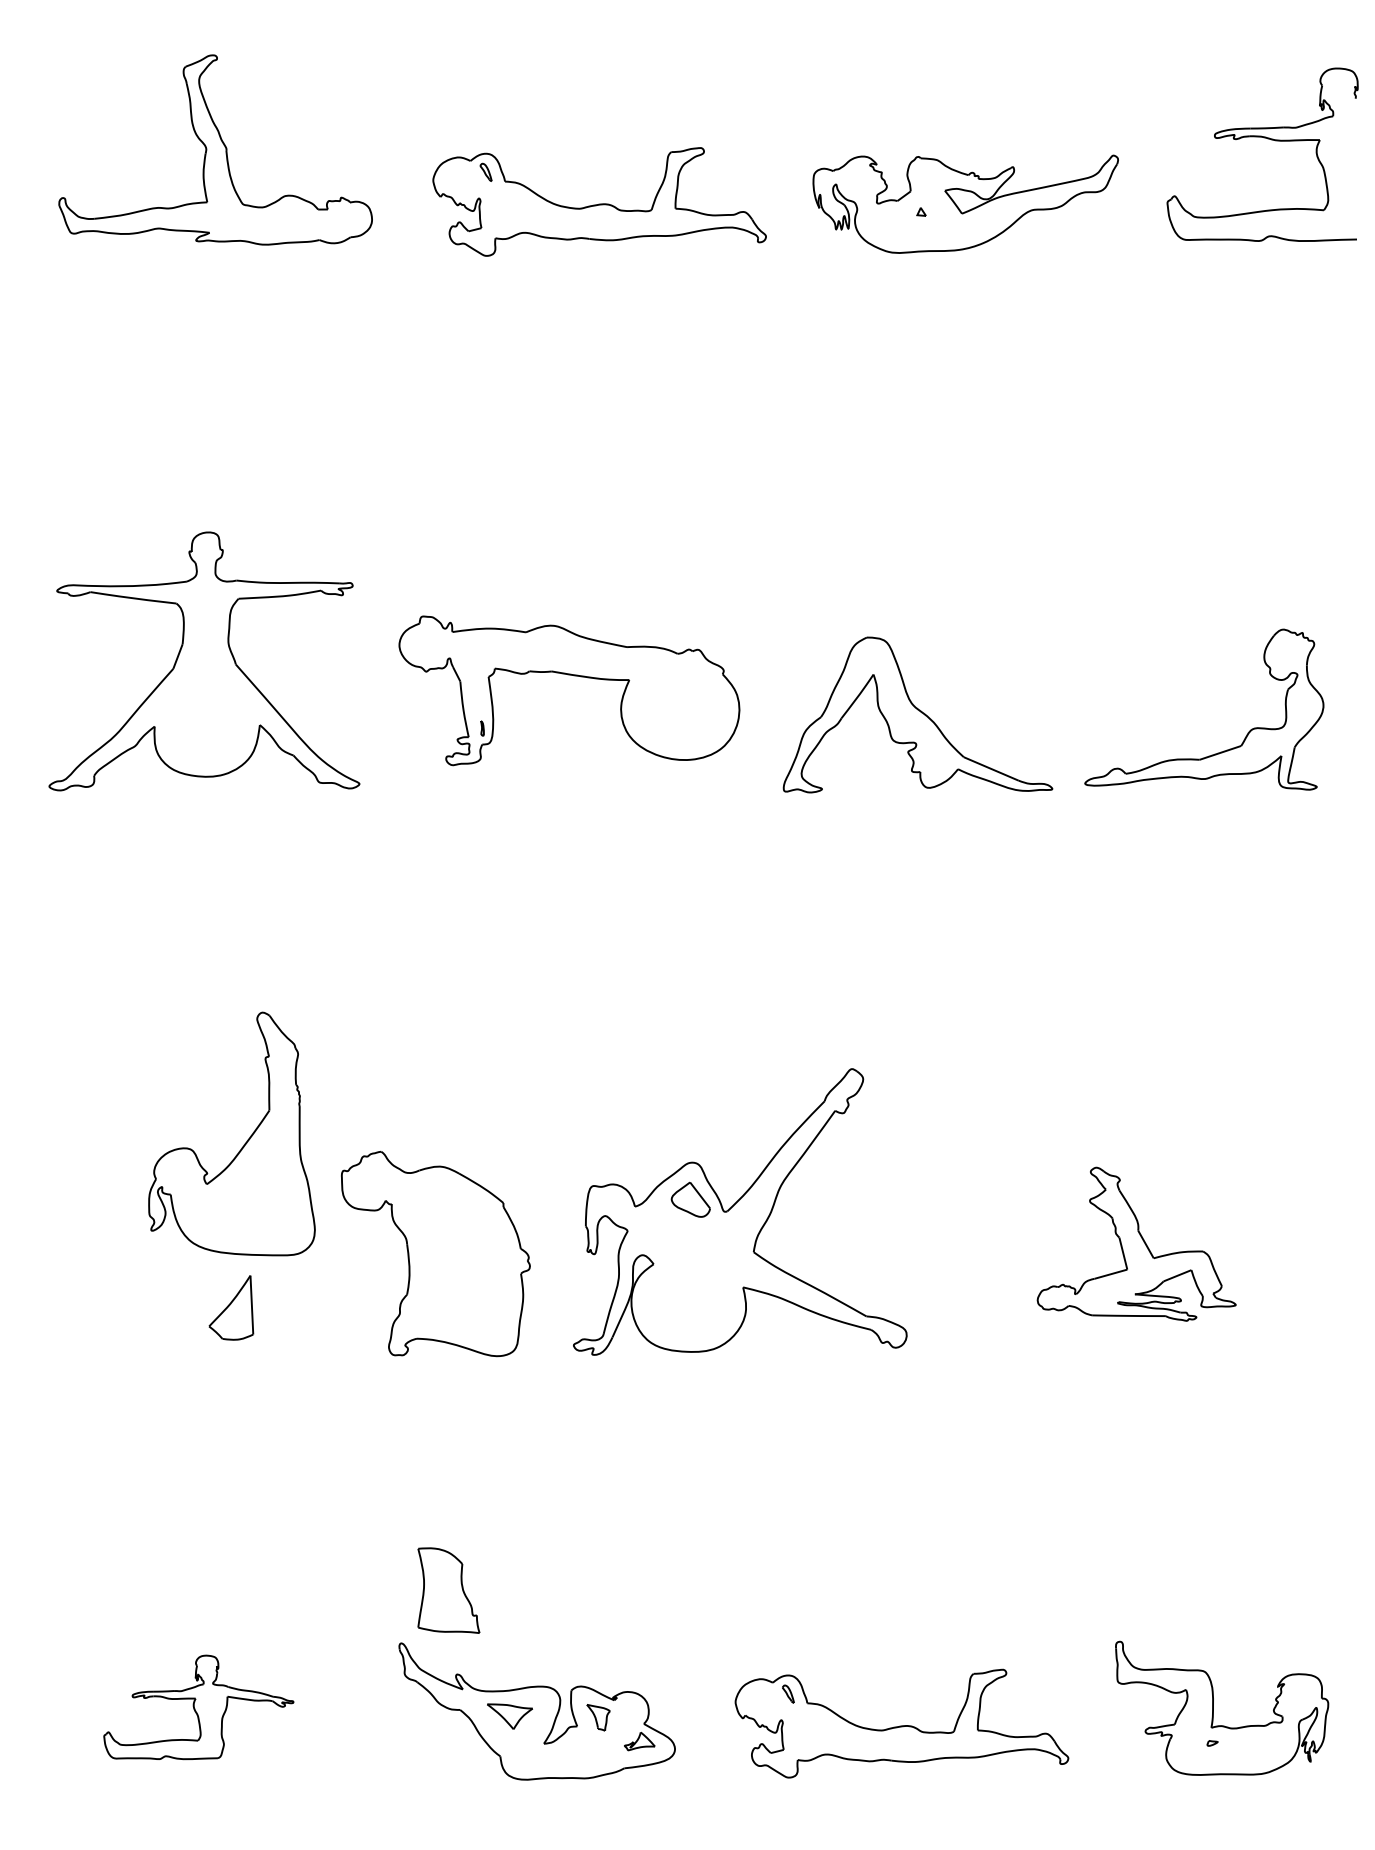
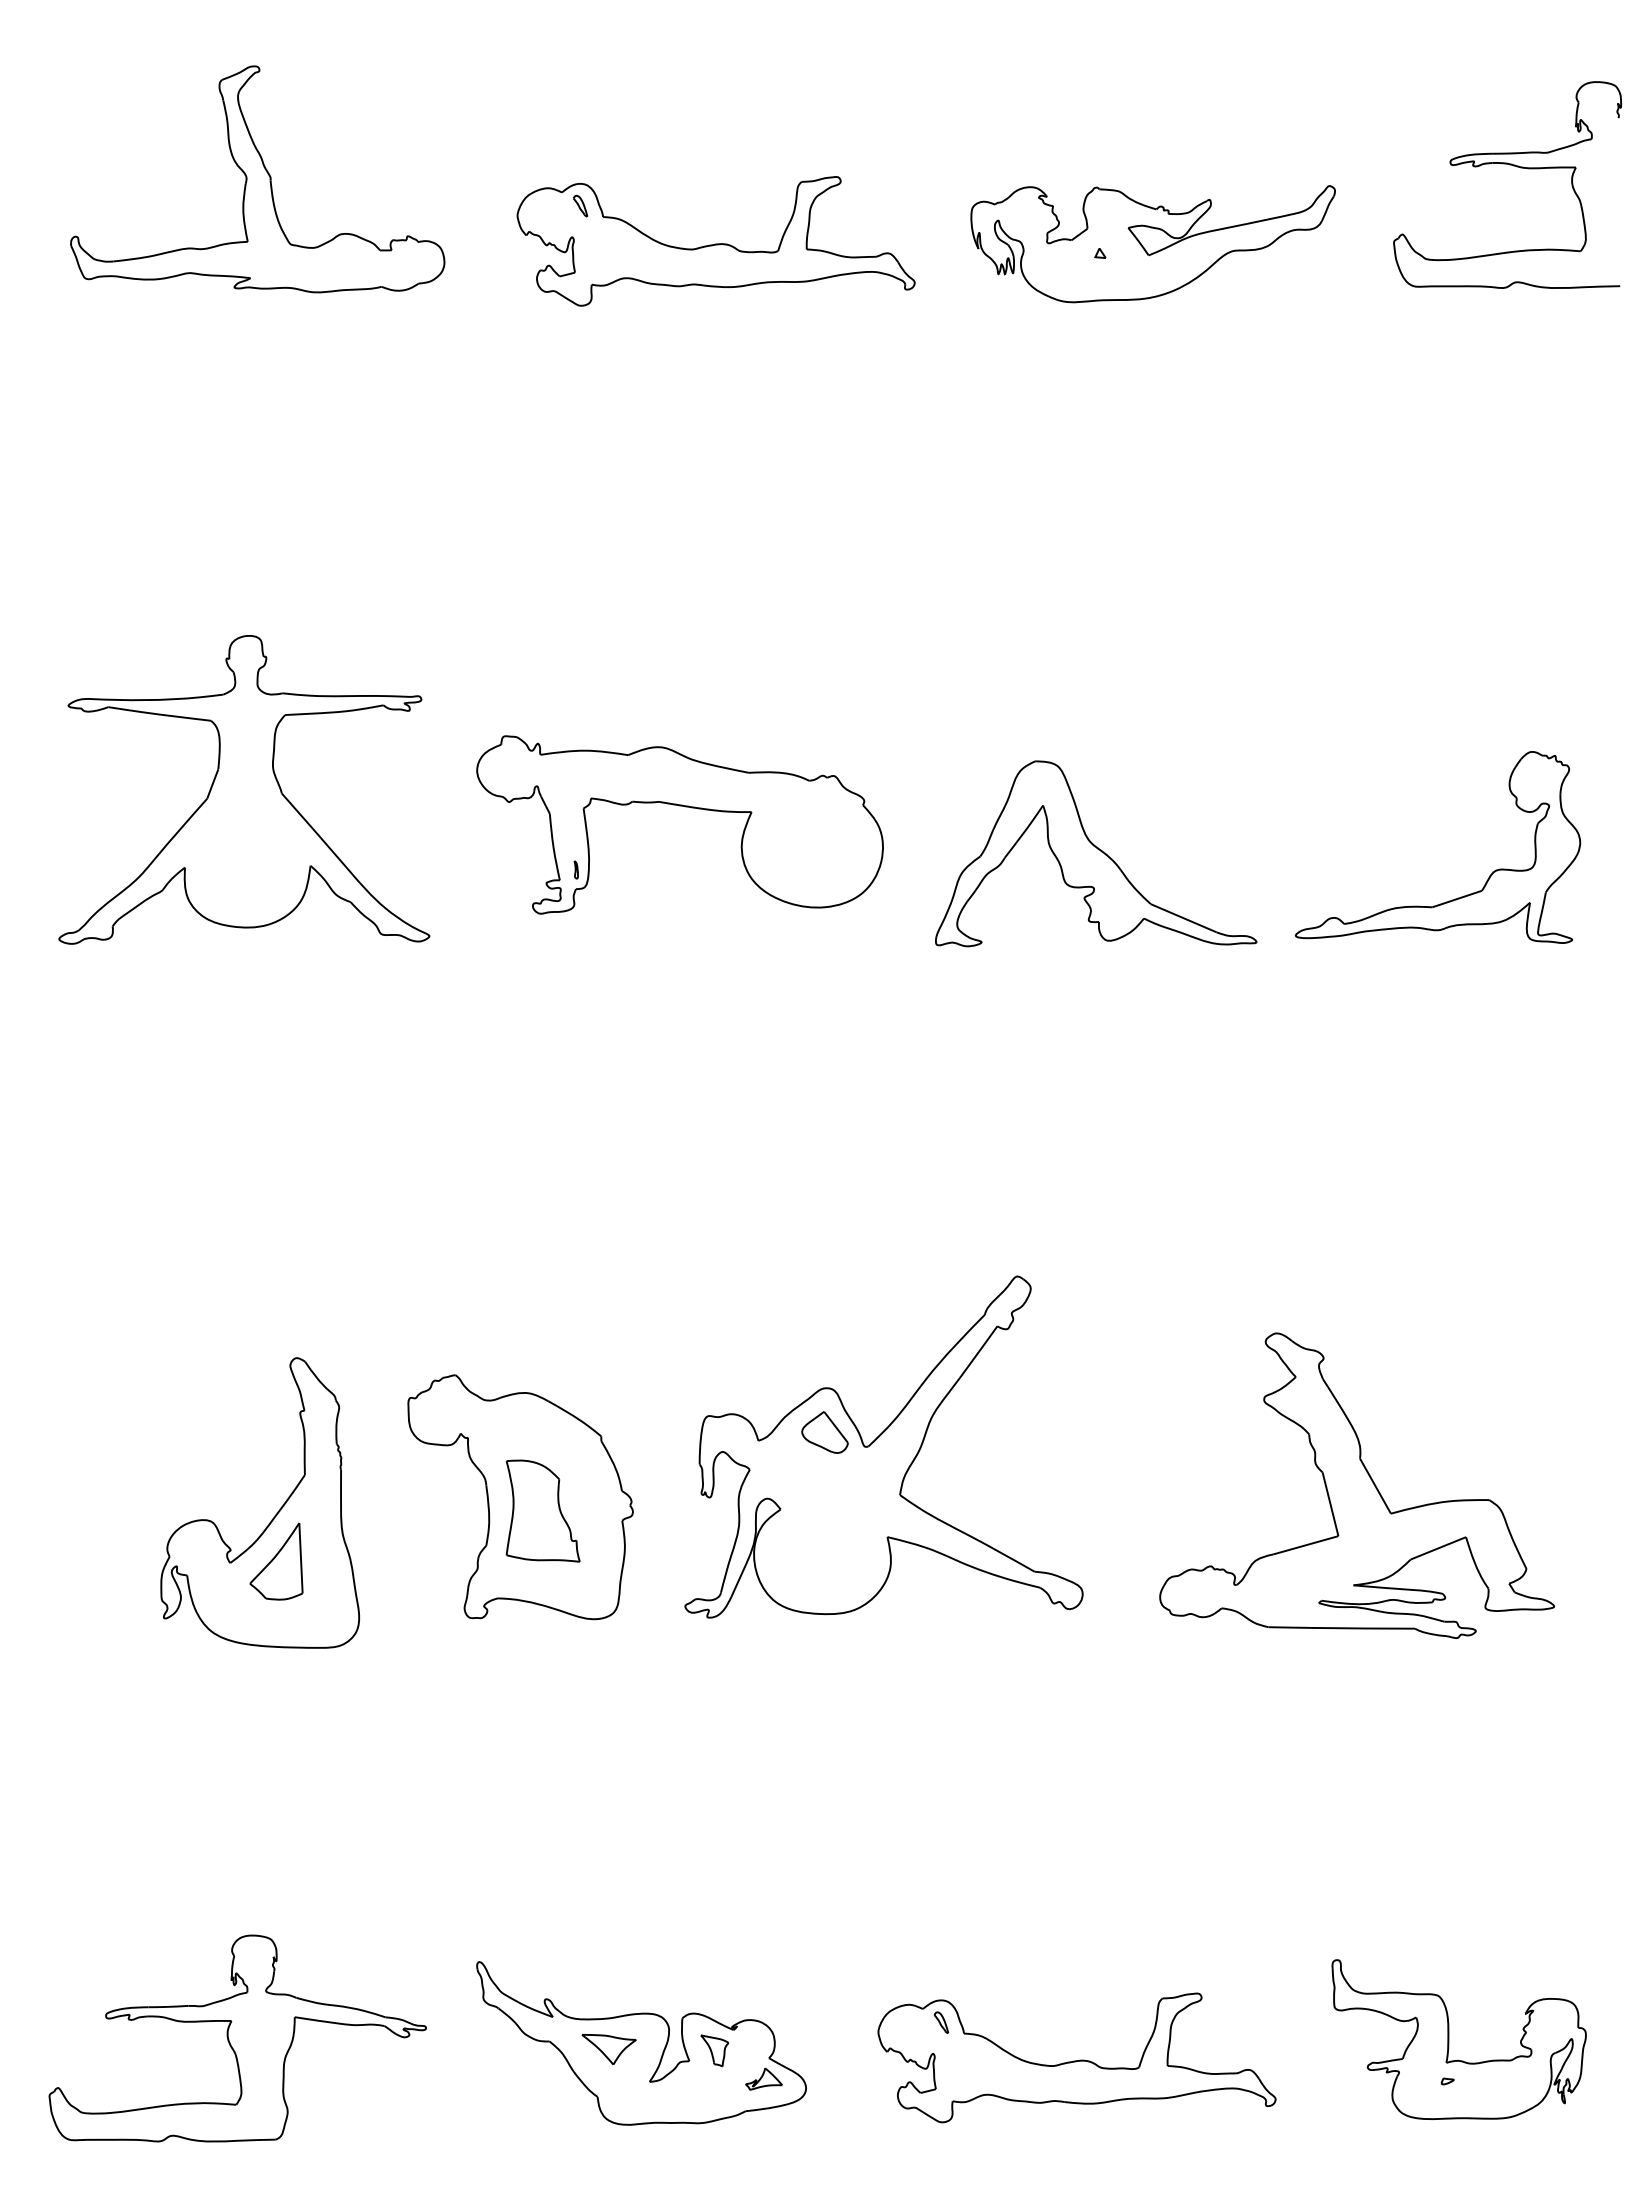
part: (243, 1144) -> (274, 1515), moved
part: (1136, 1244) -> (1357, 1485), size x1.67
part: (448, 1590) -> (542, 1510), moved
part: (198, 1707) -> (237, 2038), size x1.67

